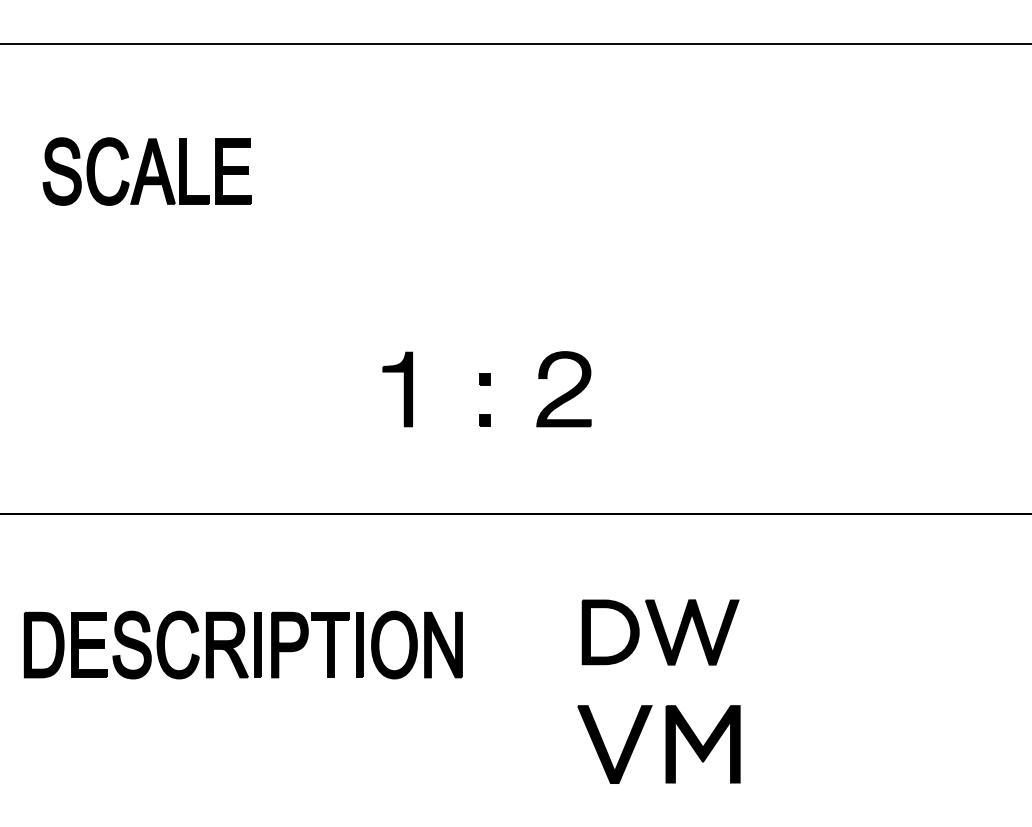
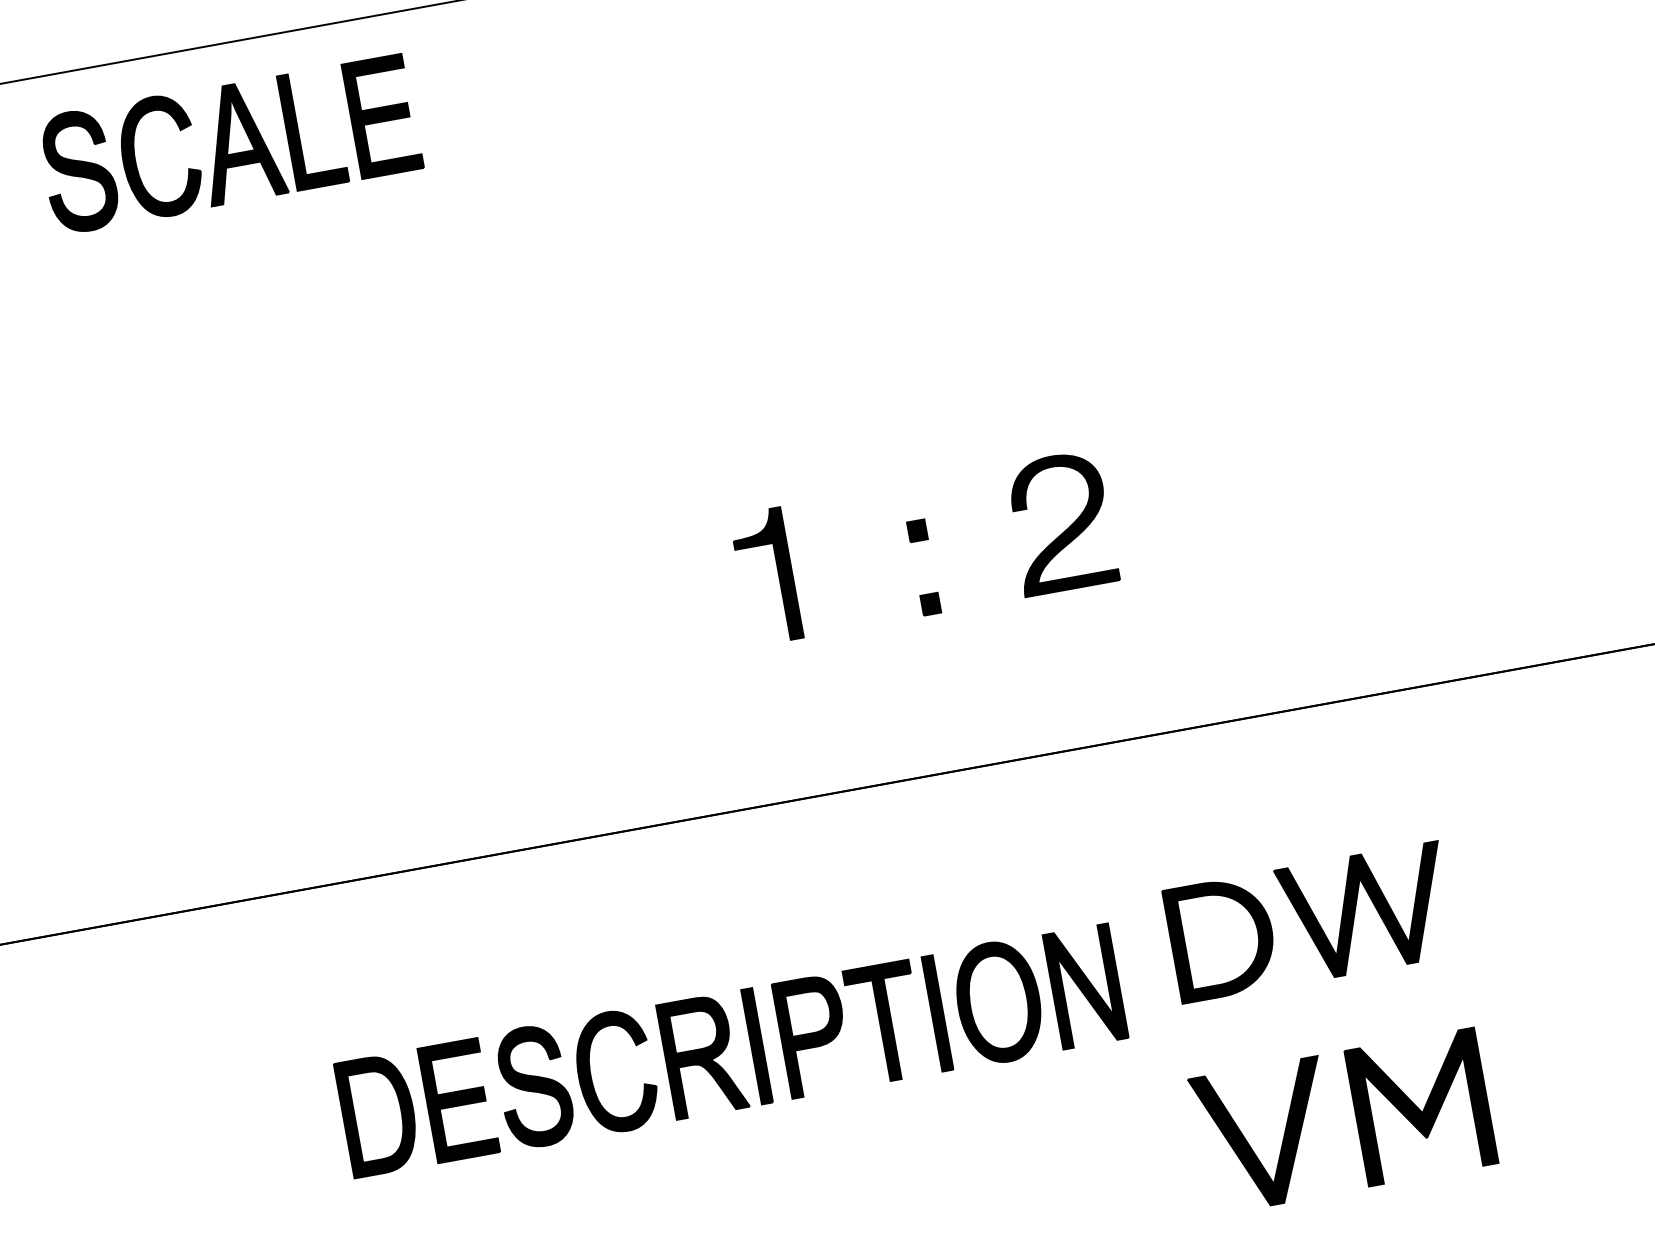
part: (146, 171) -> (228, 144), moved
part: (242, 644) -> (729, 1050), moved

